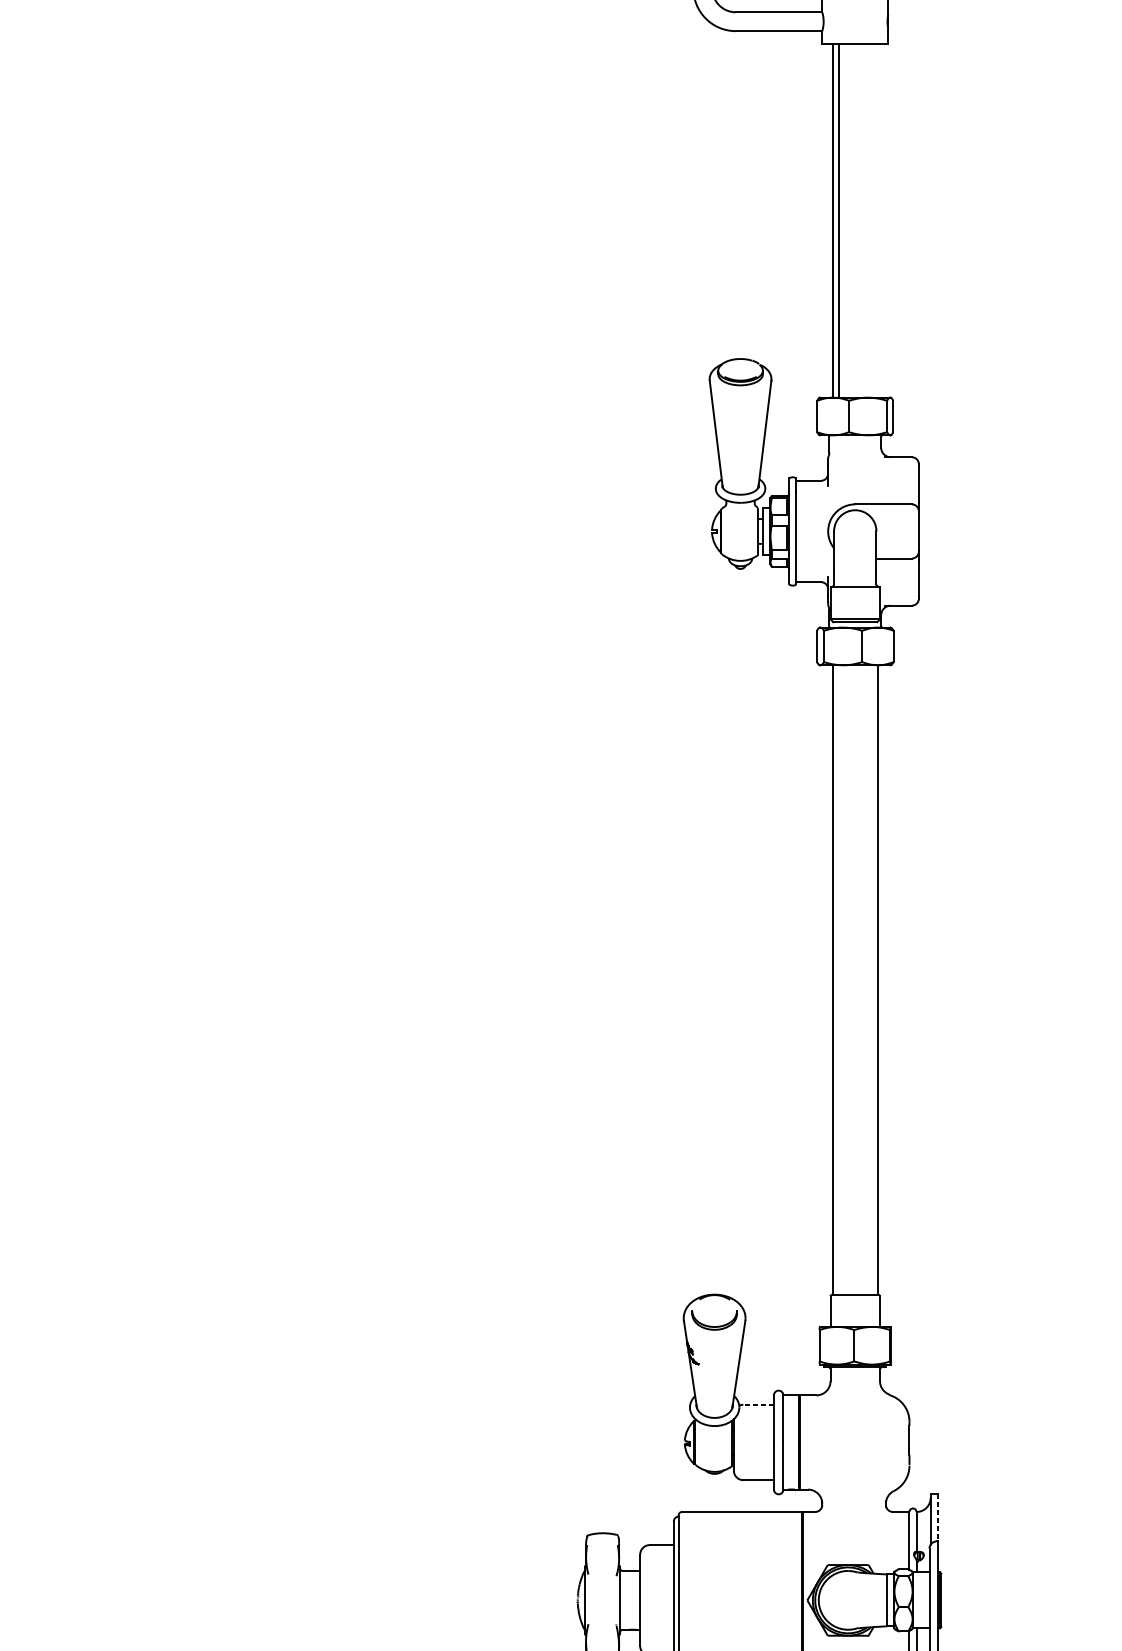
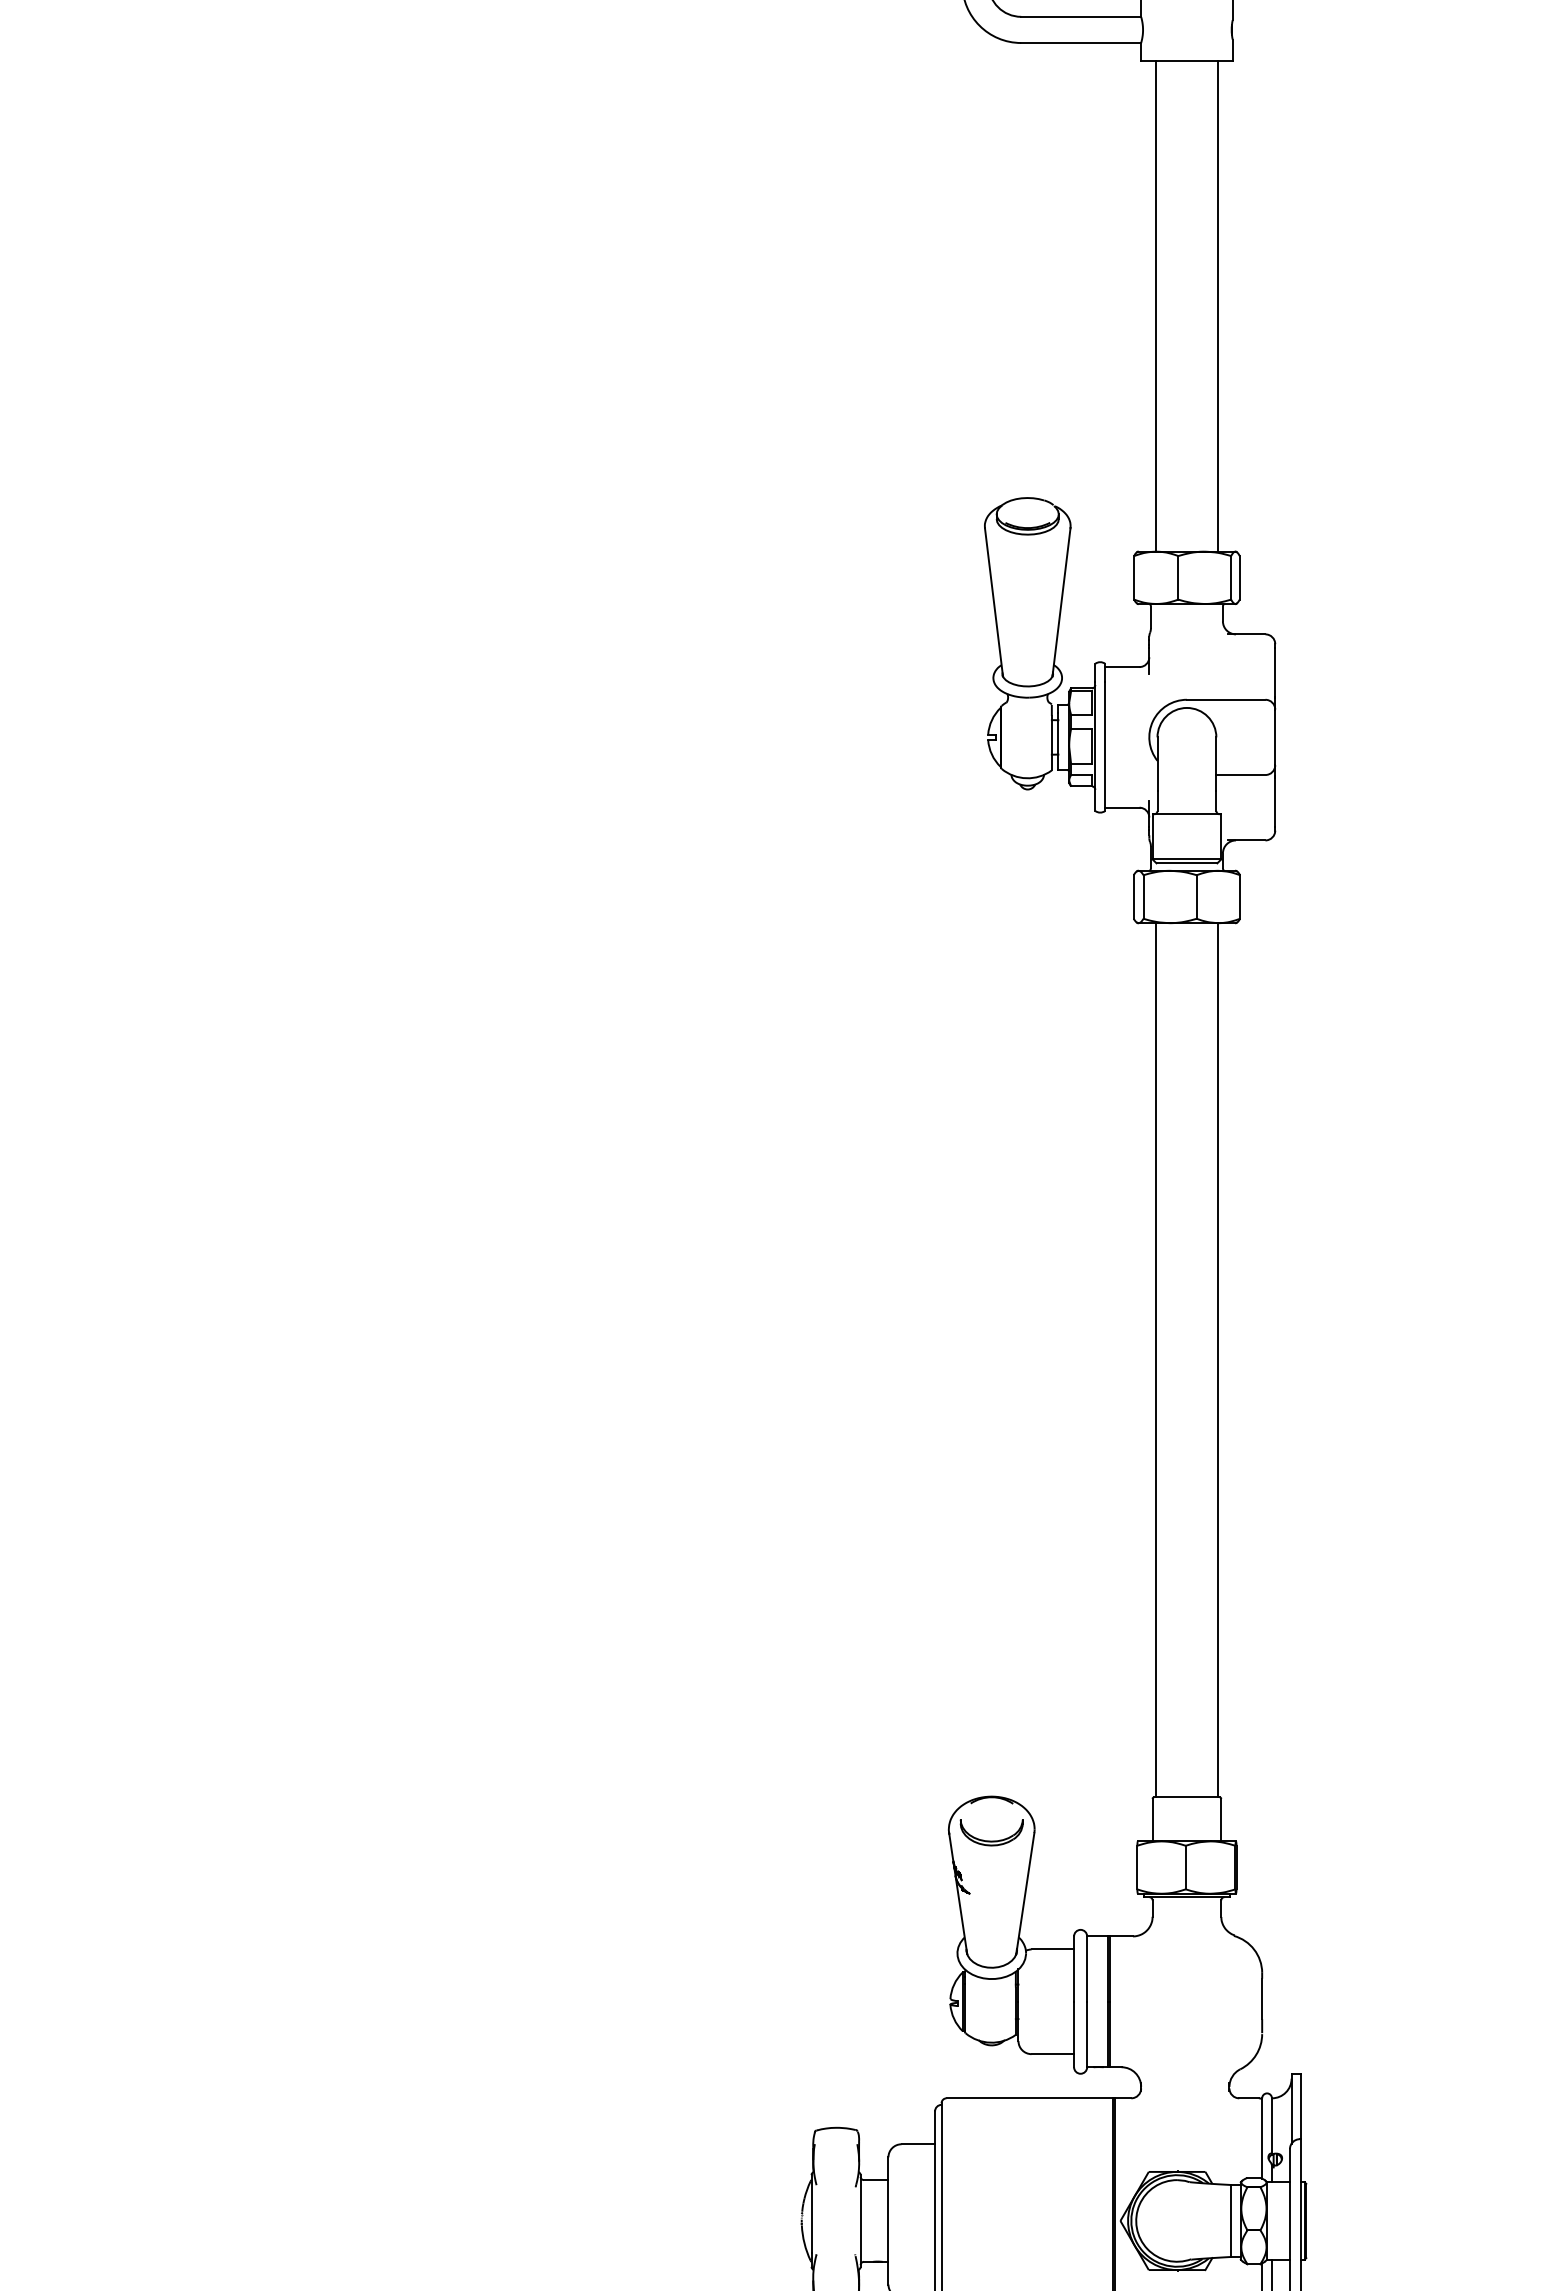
line: (839, 221) -> (1218, 306), moved
line: (758, 1404) -> (1052, 1949), dashed -> solid
line: (937, 1517) -> (1301, 2106), dashed -> solid

